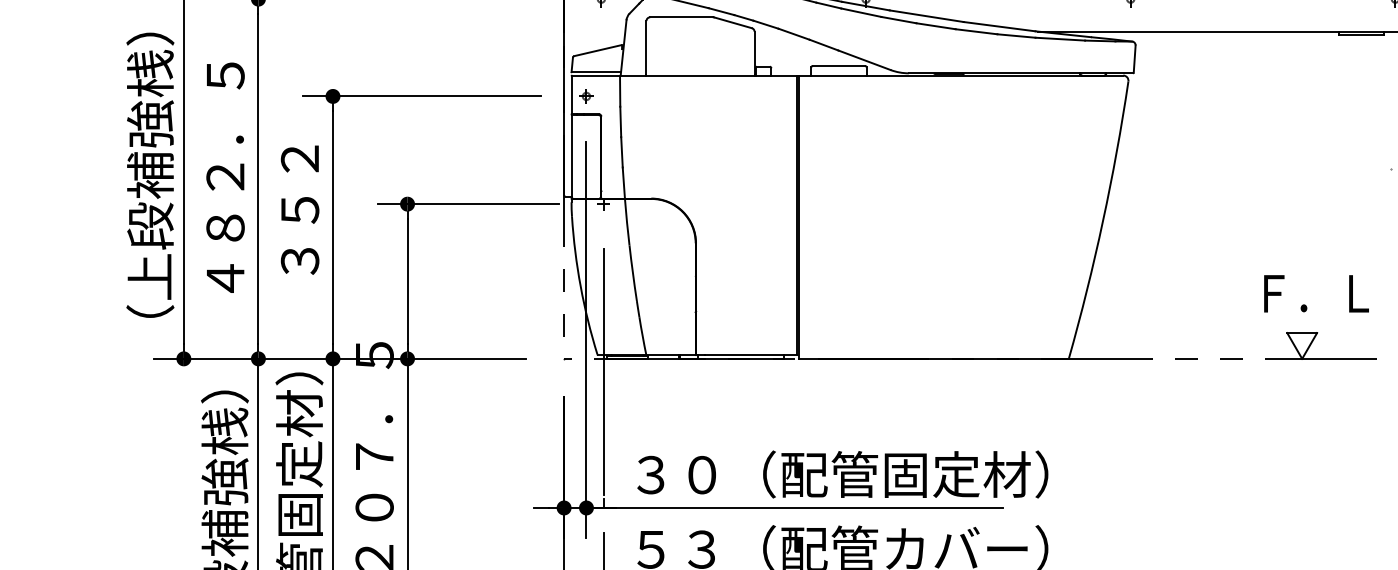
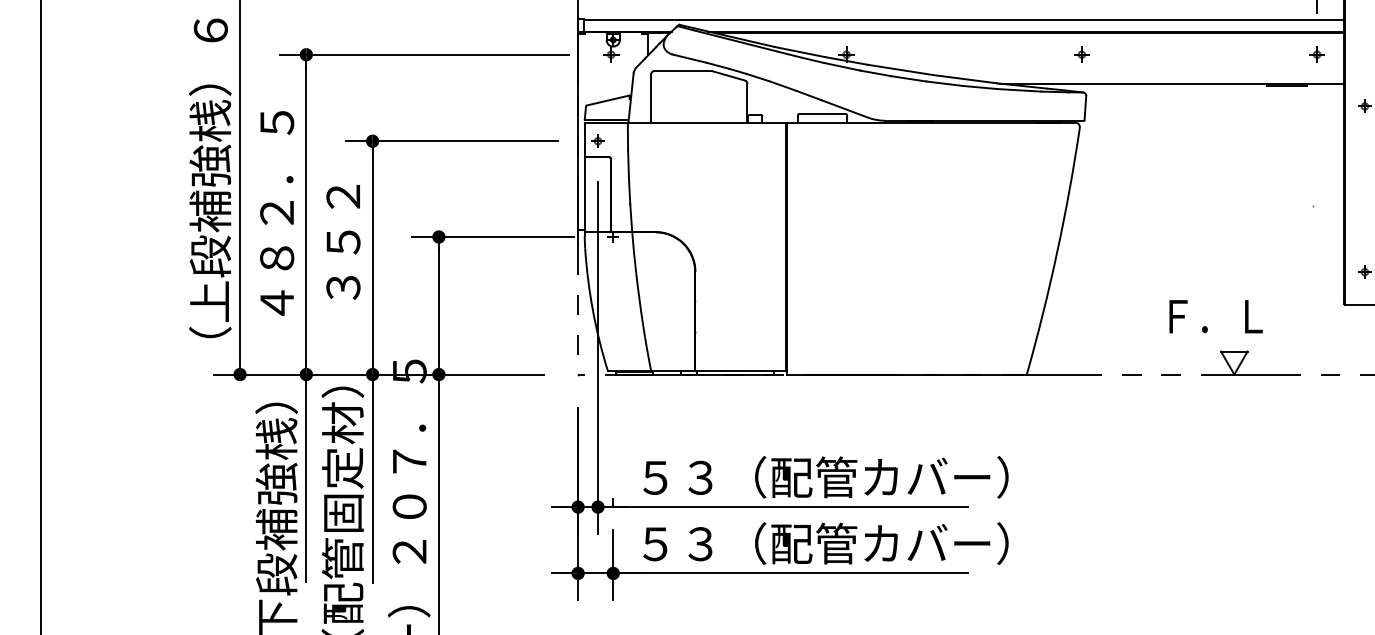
text: (1315, 293) -> (1215, 316), moved
line: (603, 372) -> (613, 386), removed
text: (833, 474) -> (817, 477), ３０（配管固定材） -> ５３（配管カバー）

